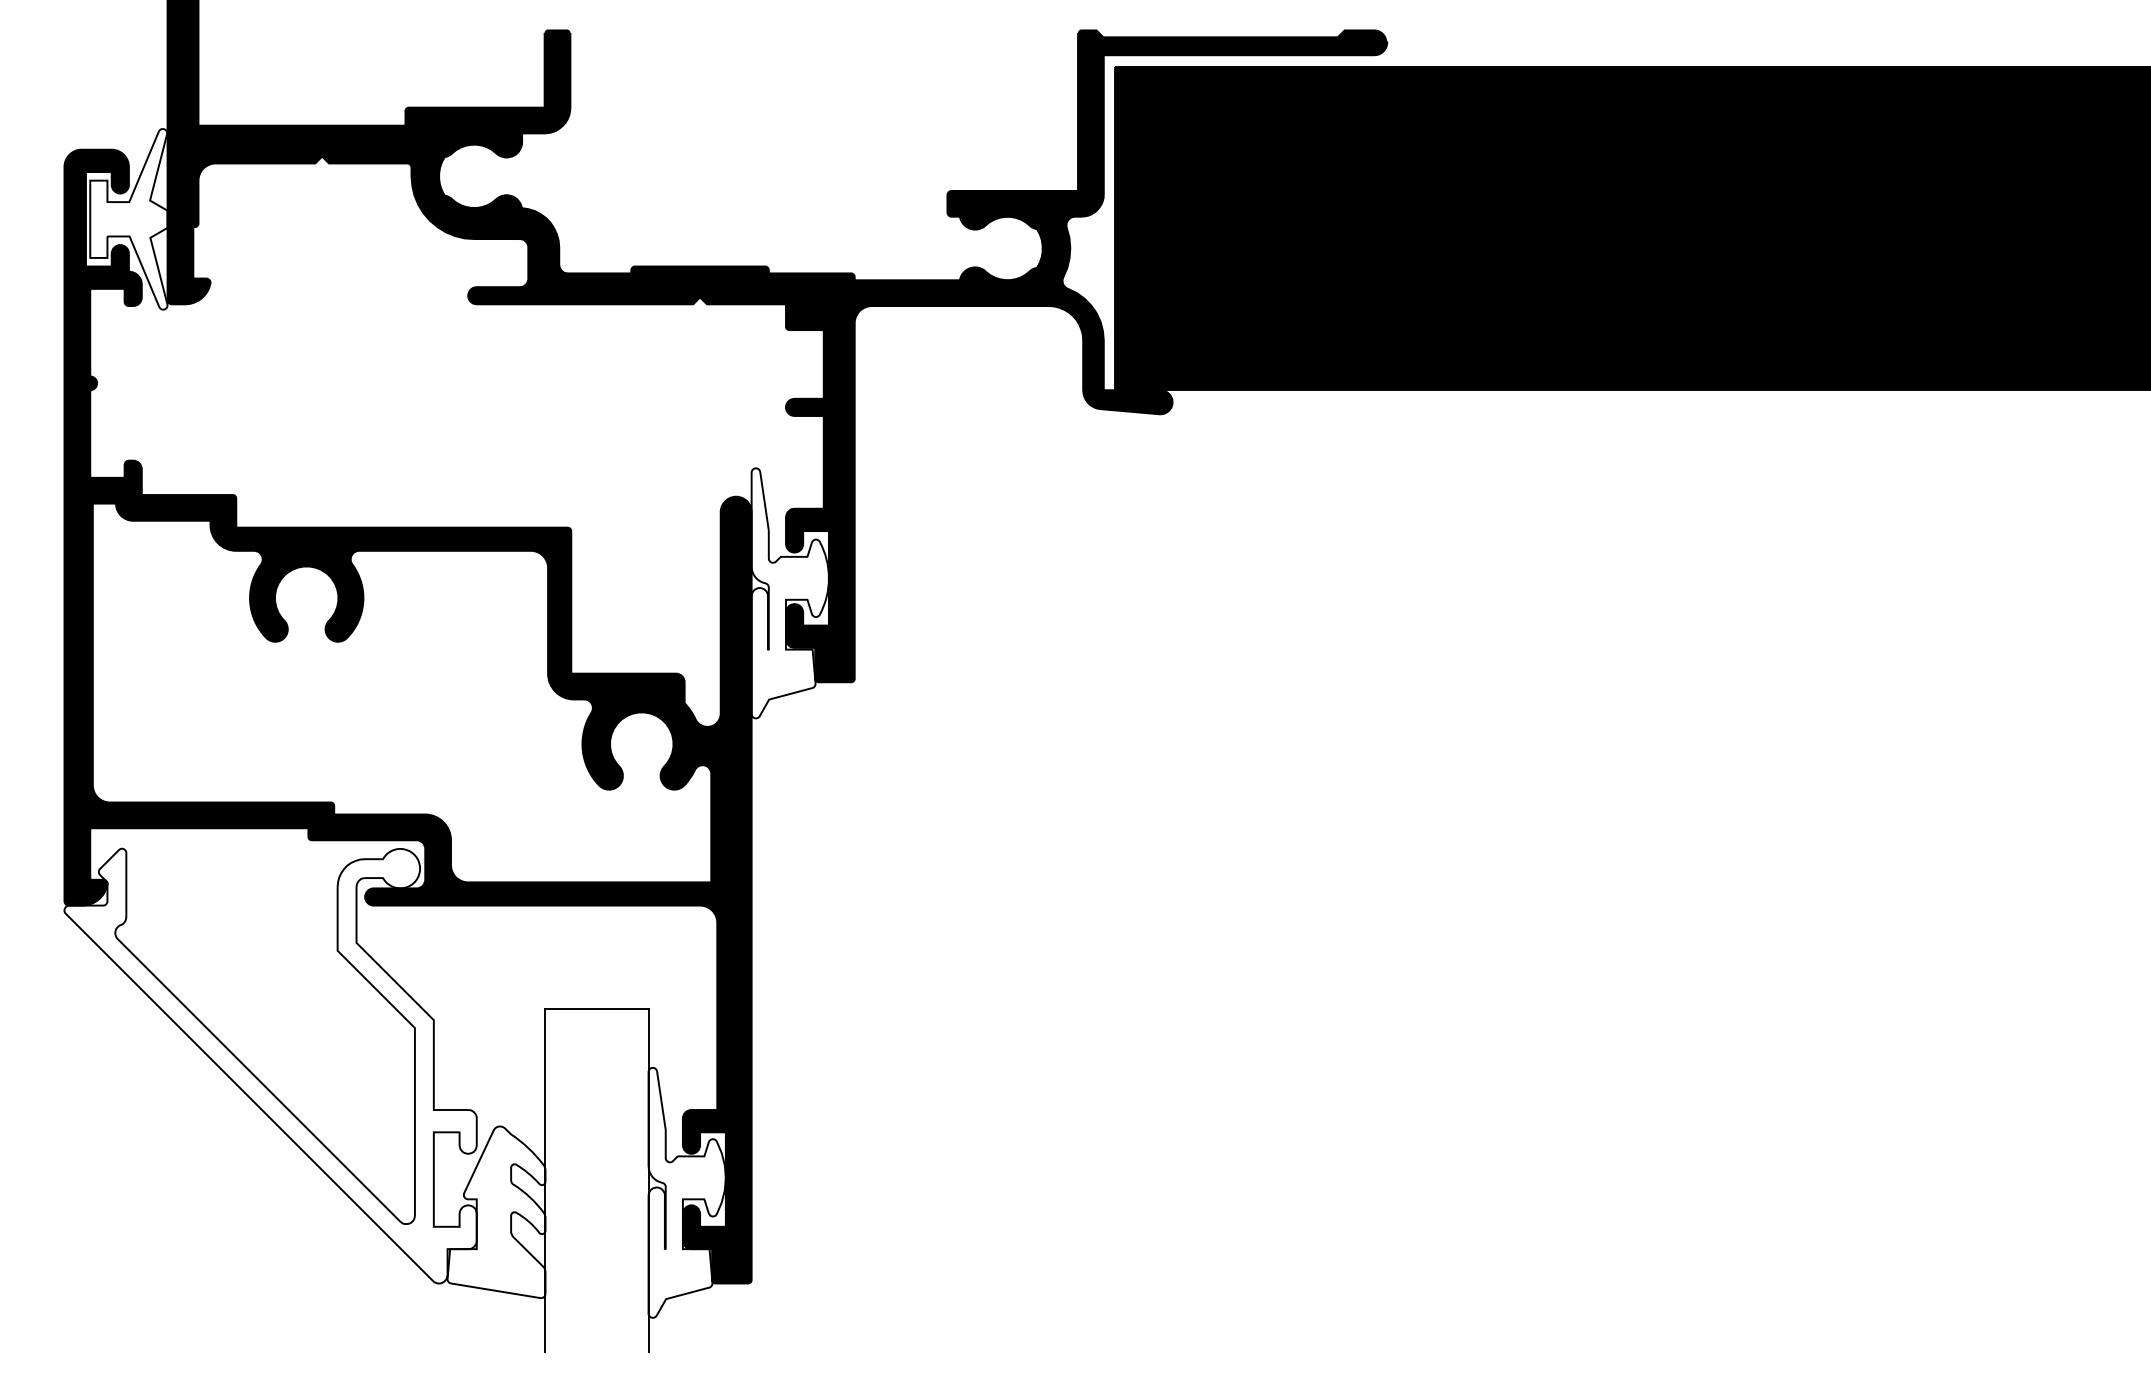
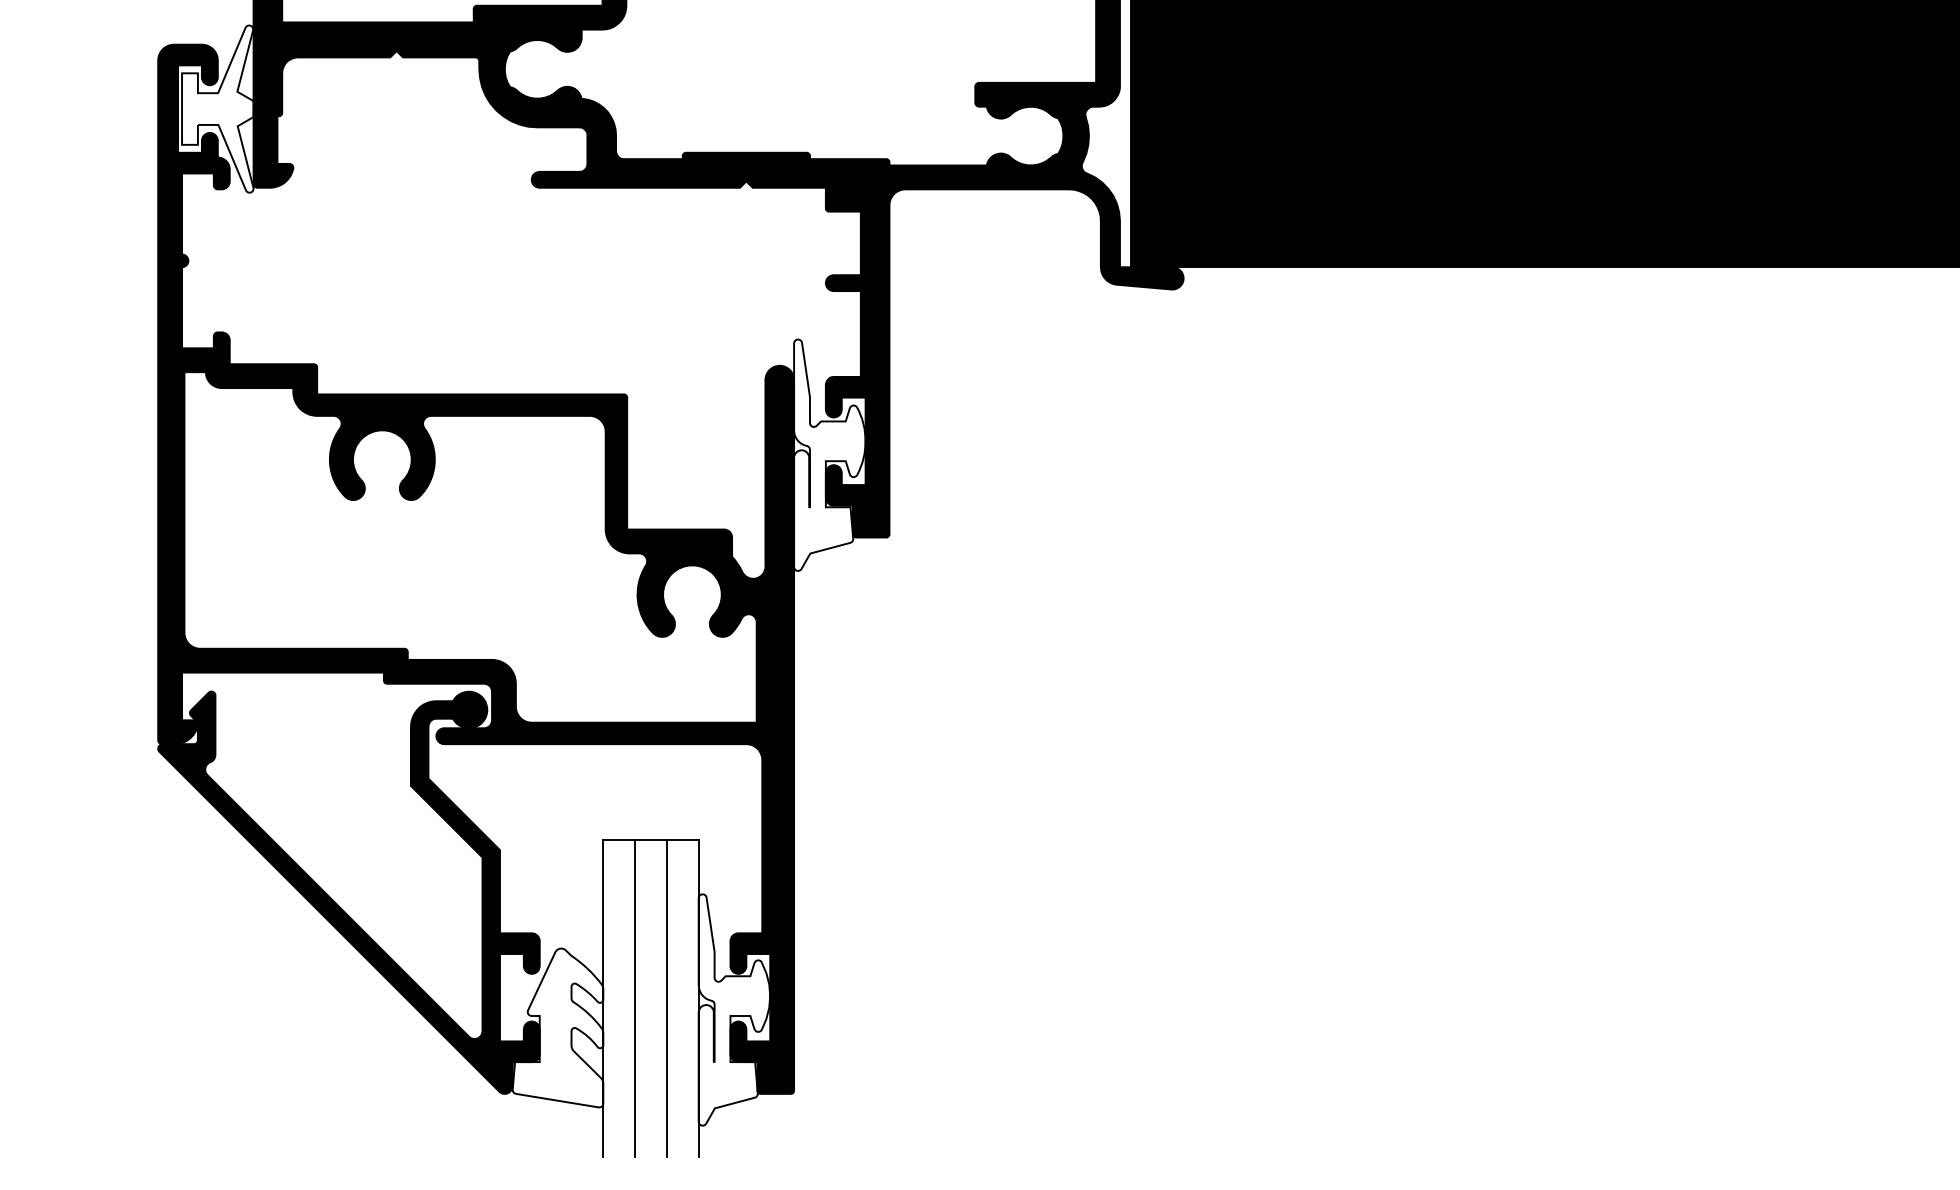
fill: (270, 1065) -> (348, 892), added
line: (579, 1180) -> (634, 998), added
line: (614, 1180) -> (667, 998), added

